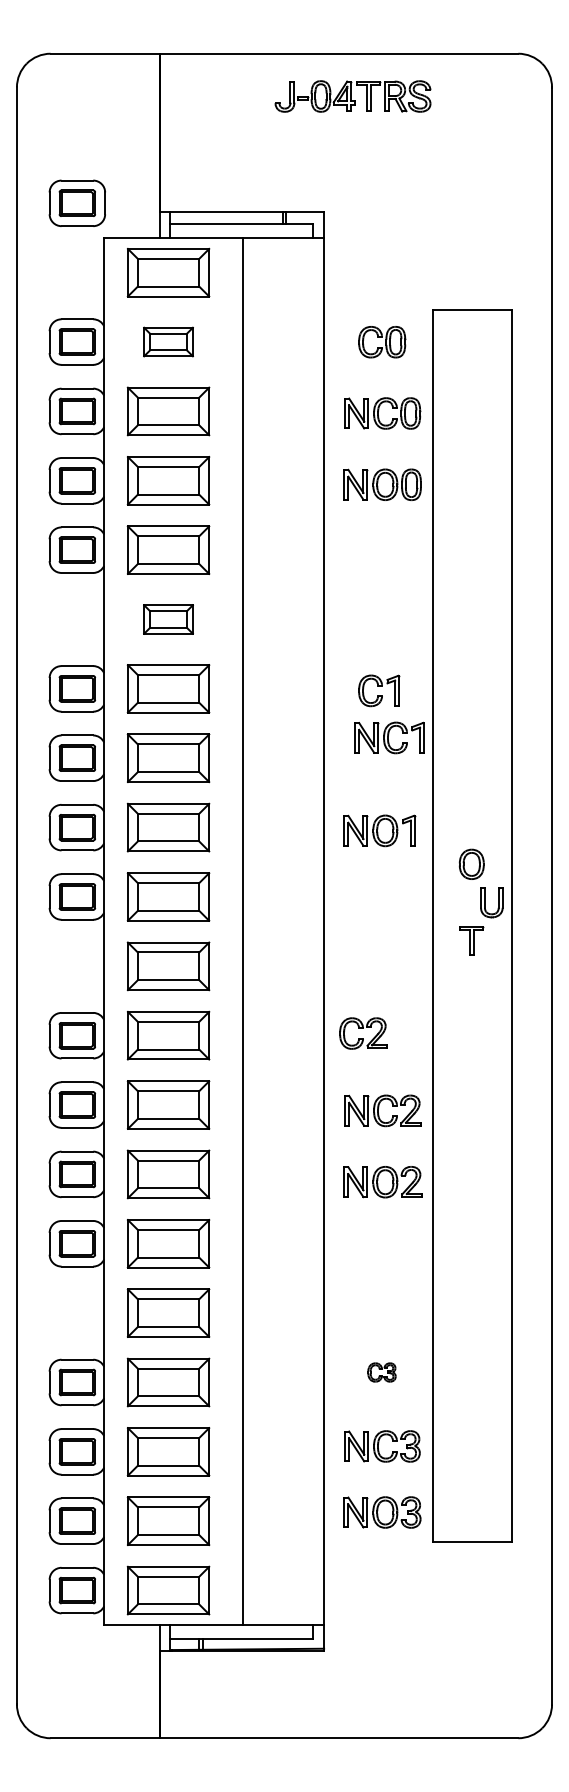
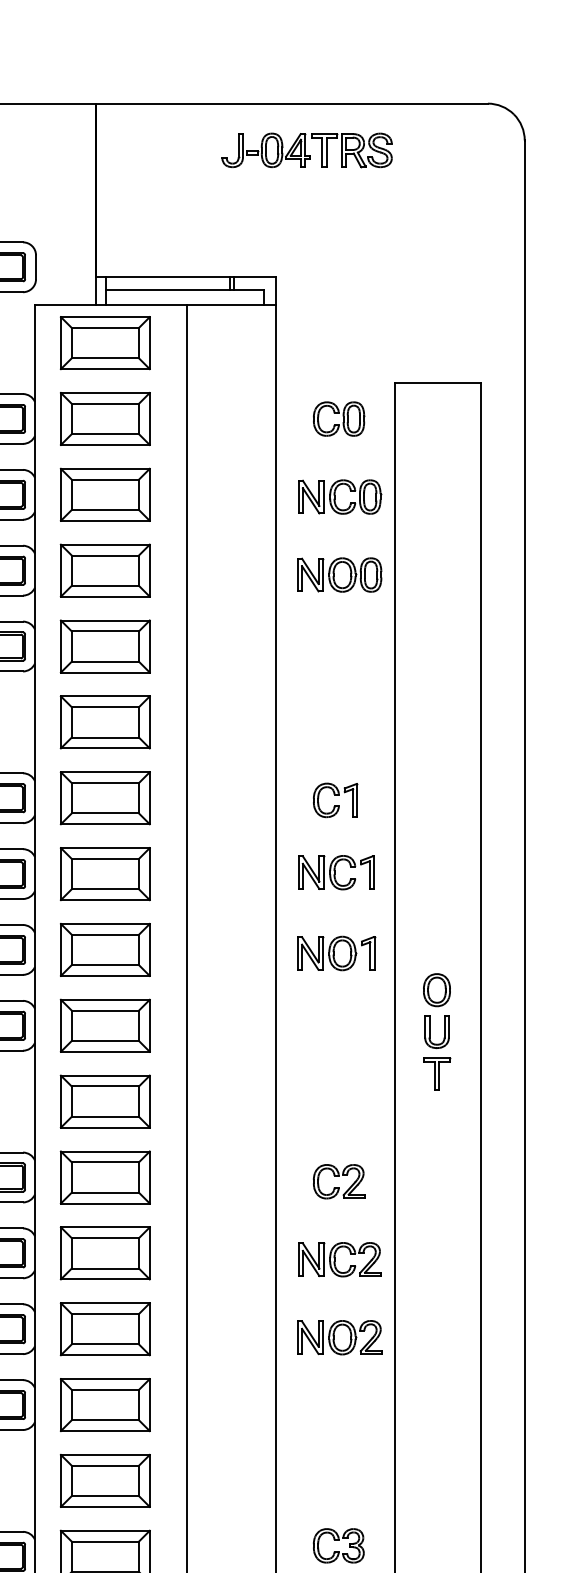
part: (168, 341) -> (105, 418), size x1.67
part: (168, 619) -> (105, 722), size x1.67
part: (389, 737) -> (336, 872), moved
part: (491, 902) -> (436, 1031), moved
part: (363, 1033) -> (339, 1181), moved
part: (381, 1372) -> (338, 1545), size x1.67

